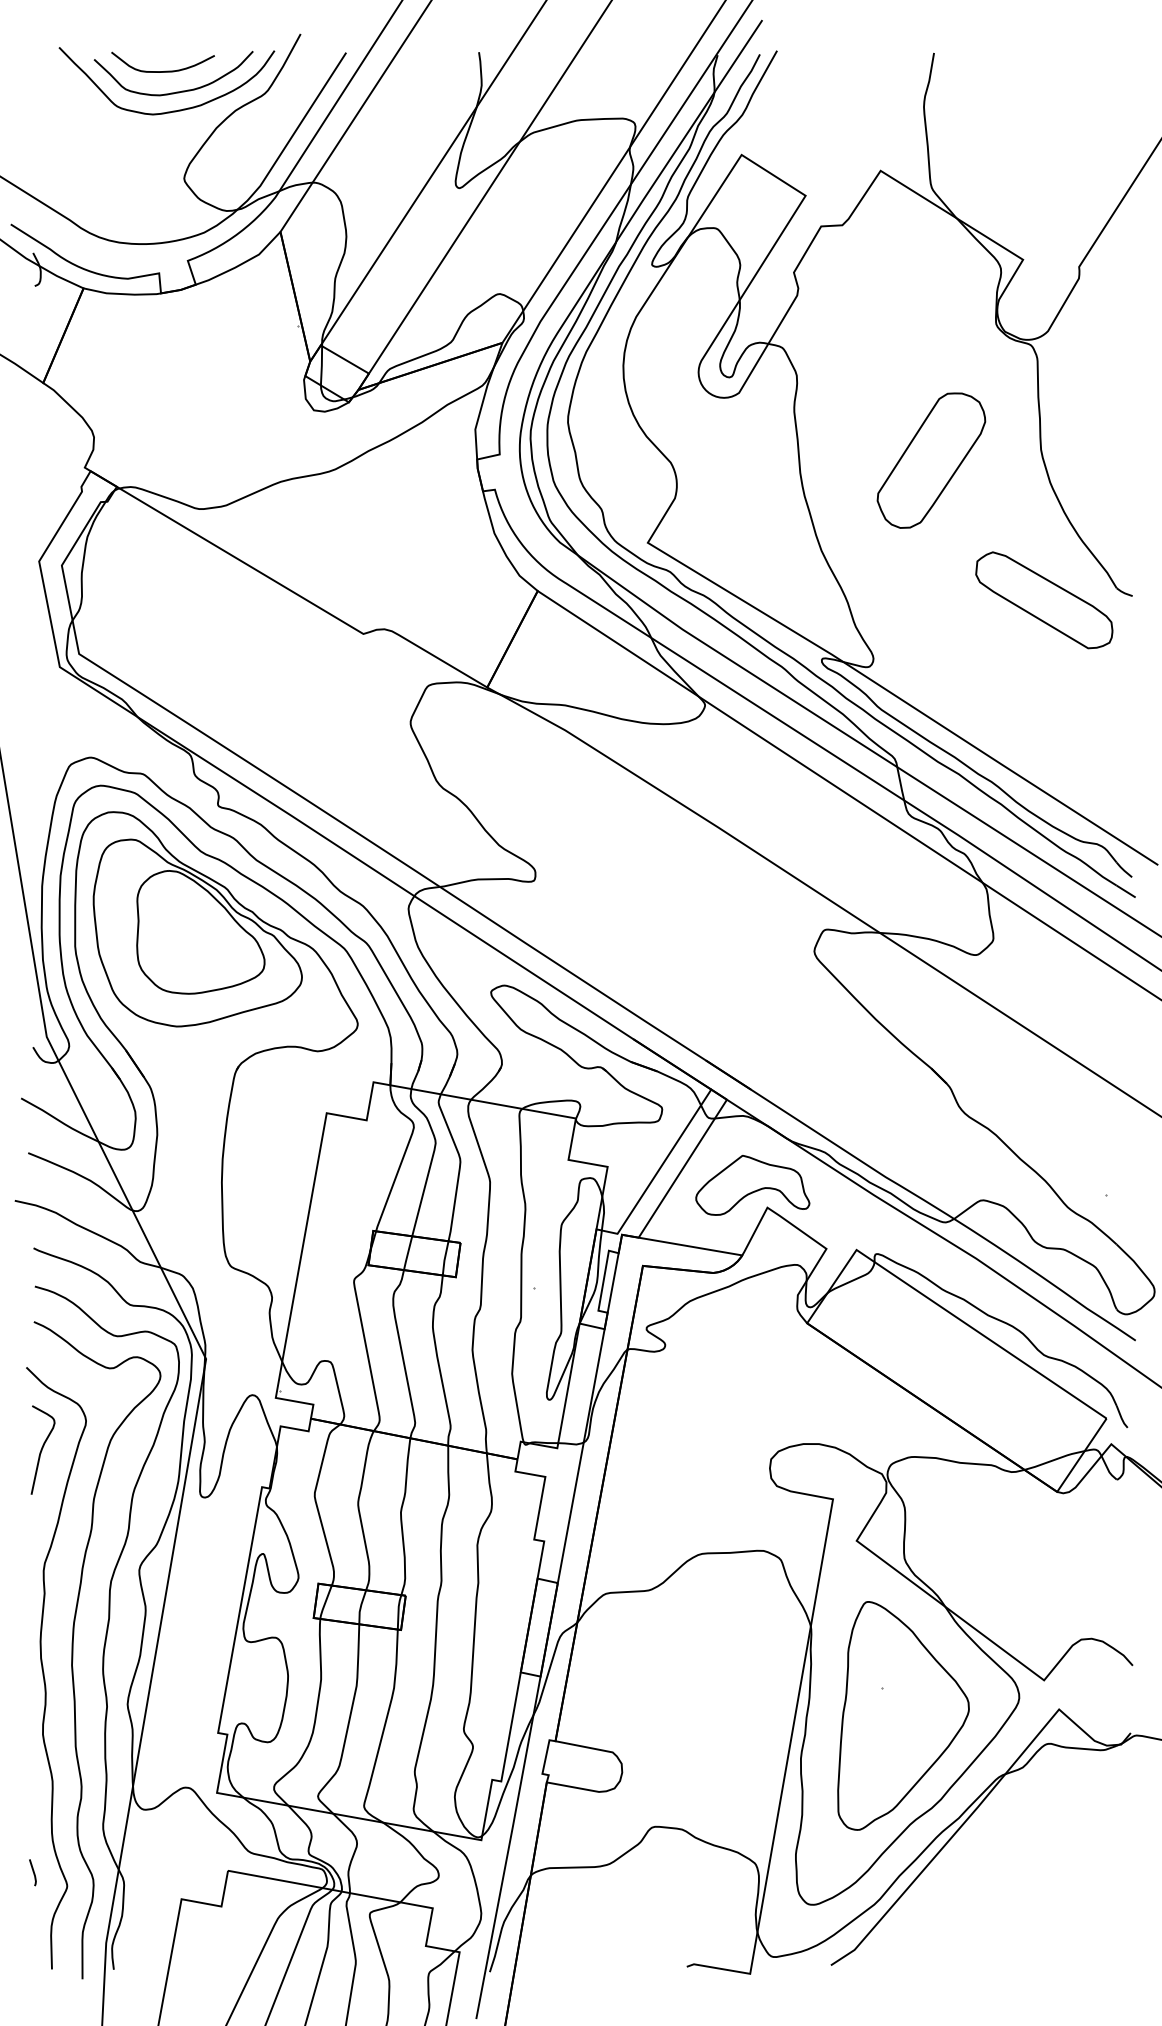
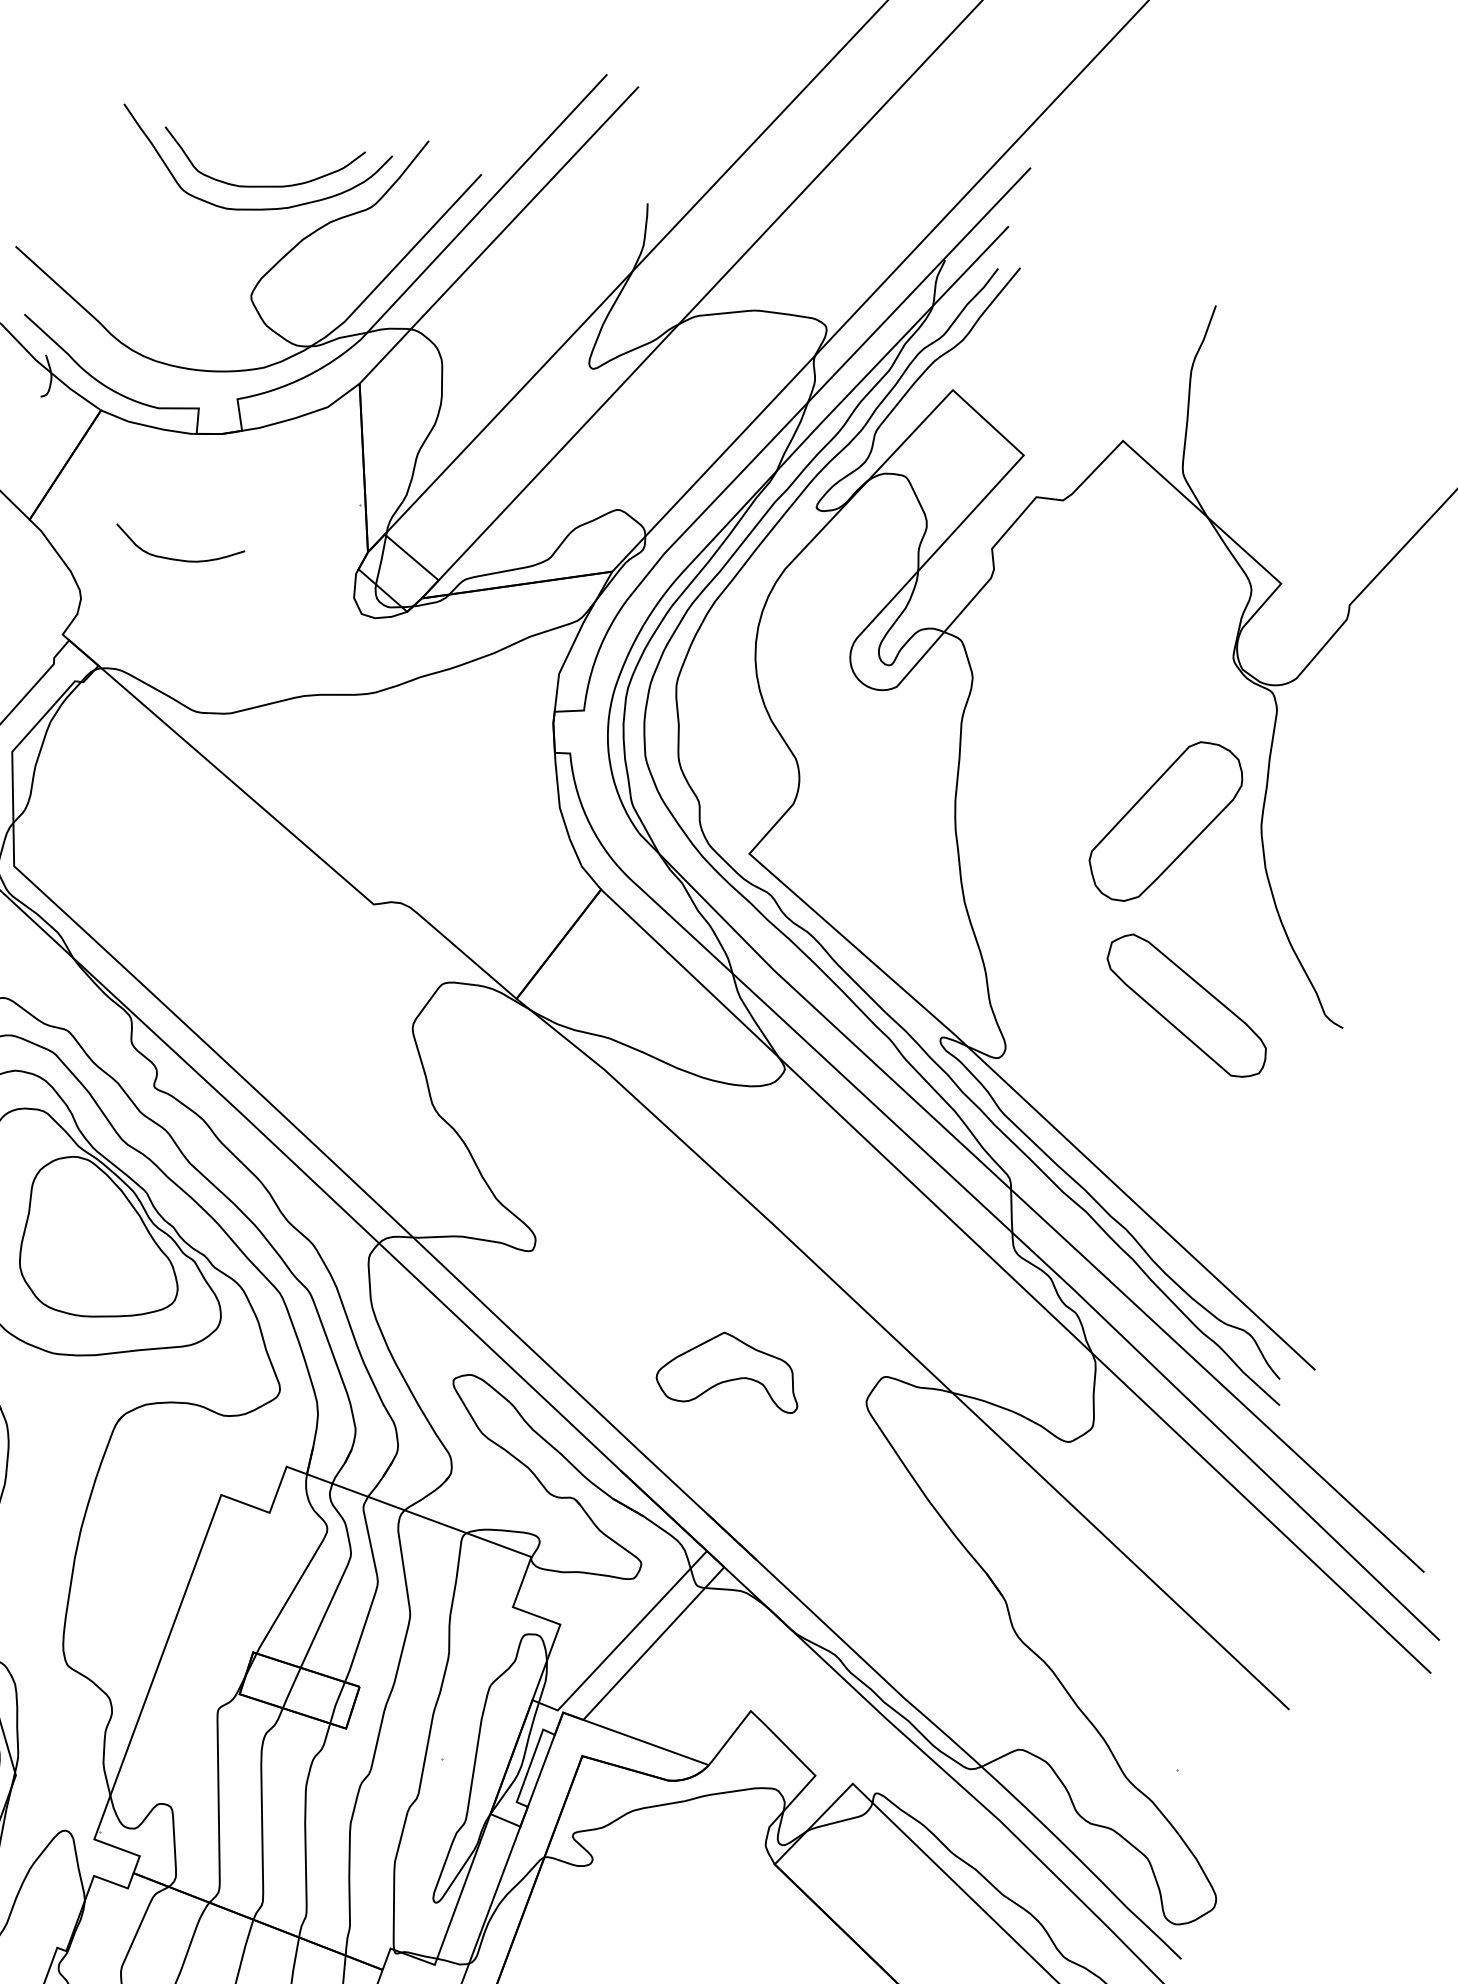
curve: (165, 70) -> (180, 558), moved
part: (931, 460) -> (1165, 821), moved
part: (1044, 600) -> (1187, 1006), moved
part: (752, 1185) -> (730, 1372), moved

